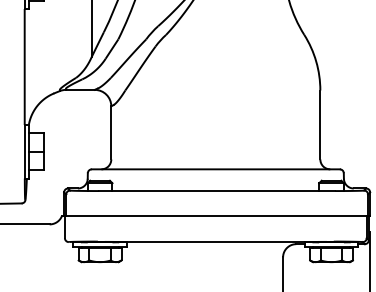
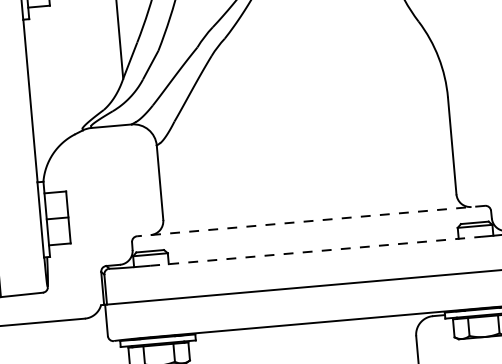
line: (215, 169) -> (310, 221), solid -> dashed
line: (217, 191) -> (316, 251), solid -> dashed

